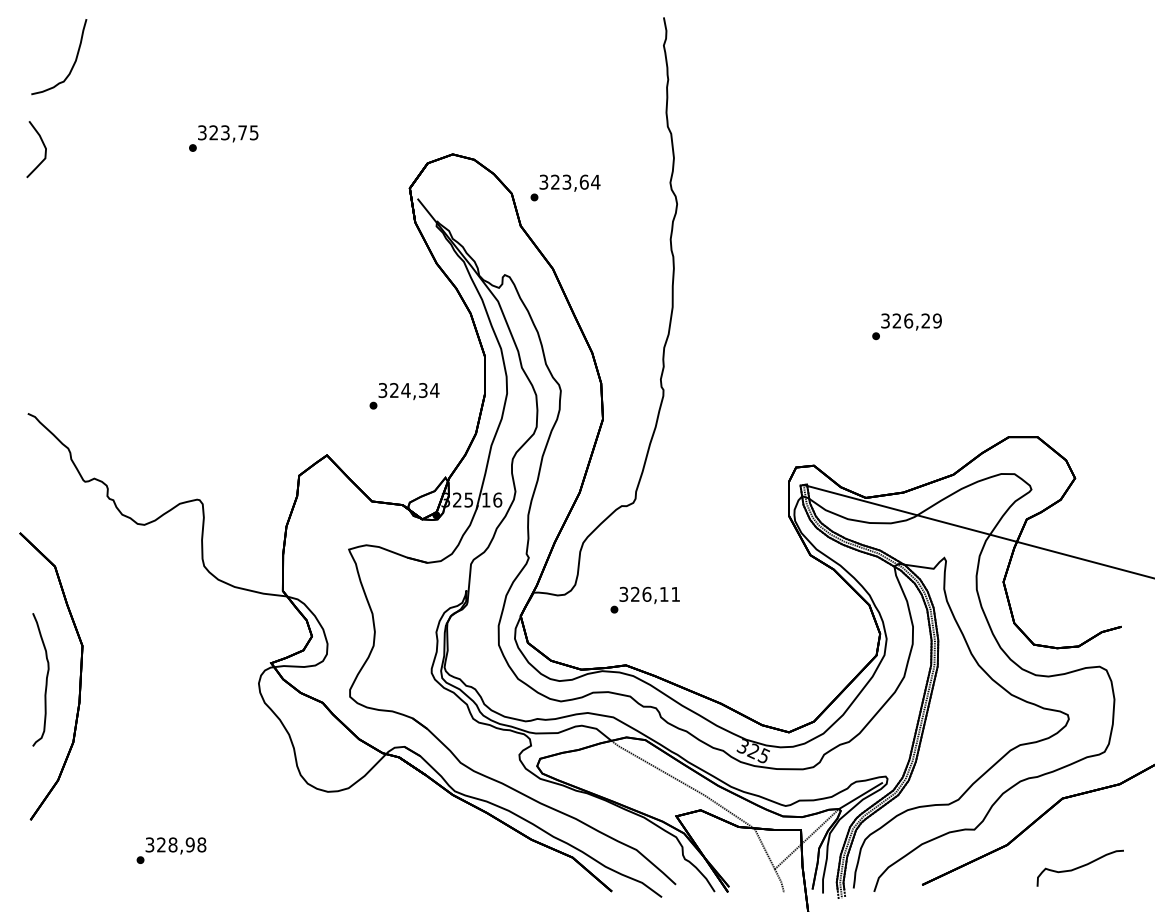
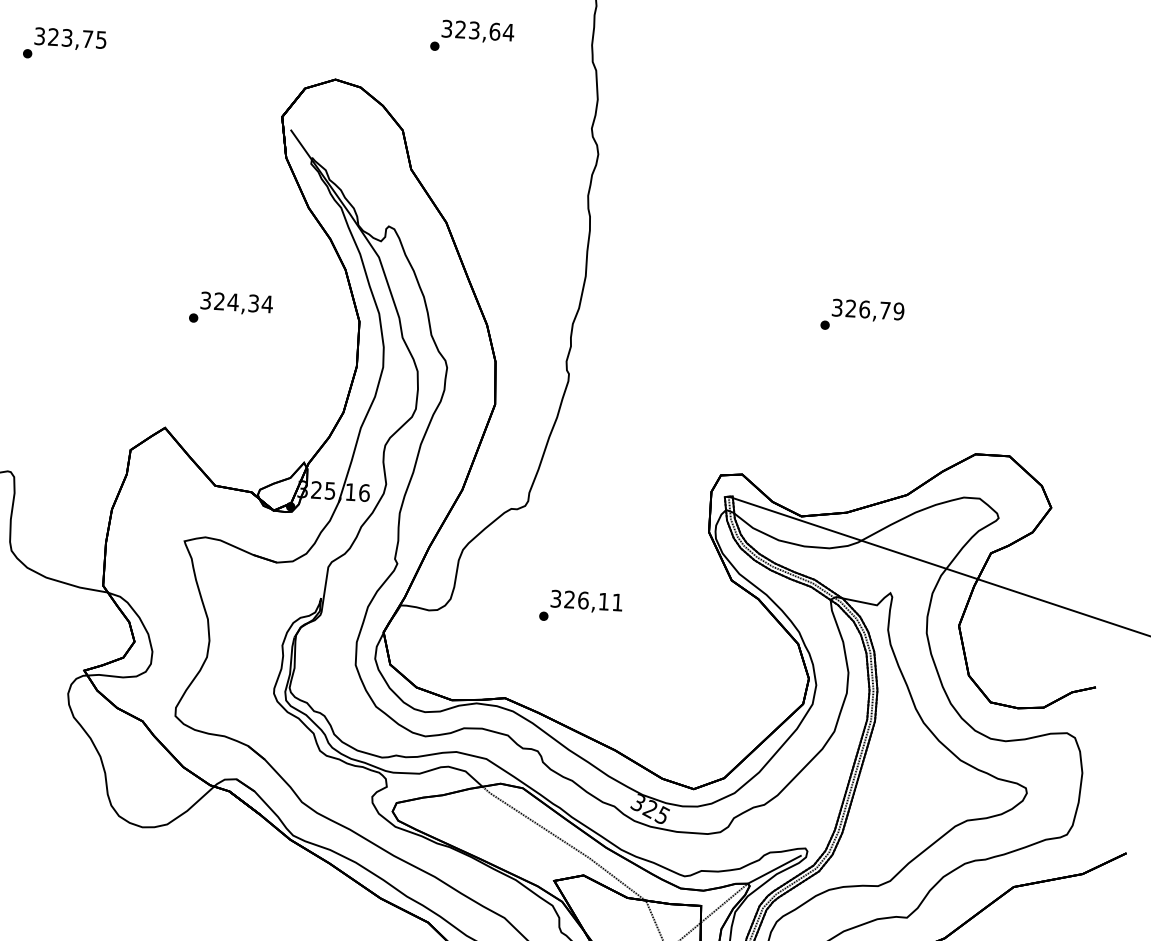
text: (565, 187) -> (472, 36), moved
text: (925, 320) -> (884, 310), 326,29 -> 326,79
text: (404, 396) -> (231, 309), moved
text: (644, 599) -> (580, 606), moved

